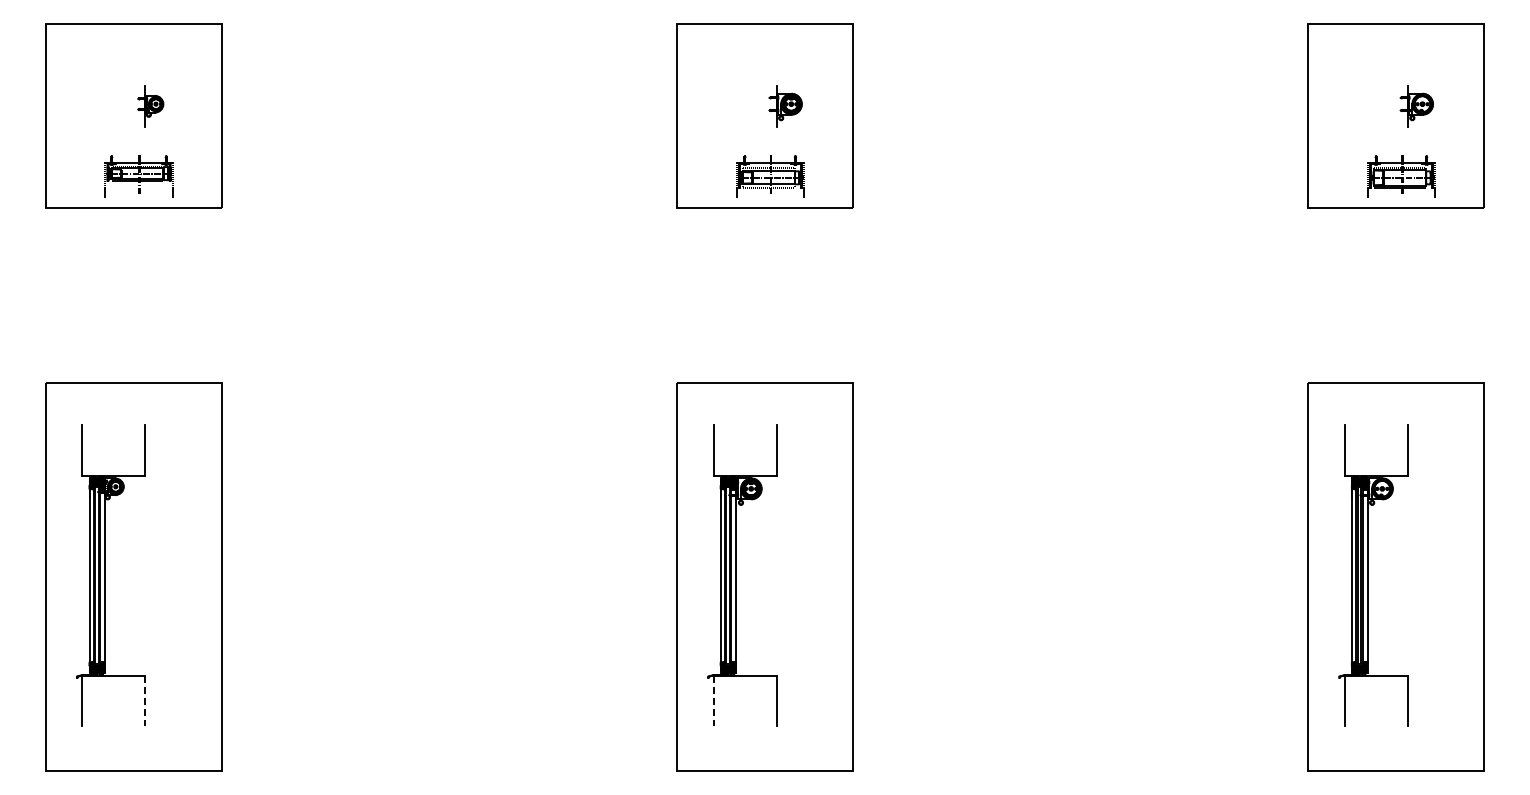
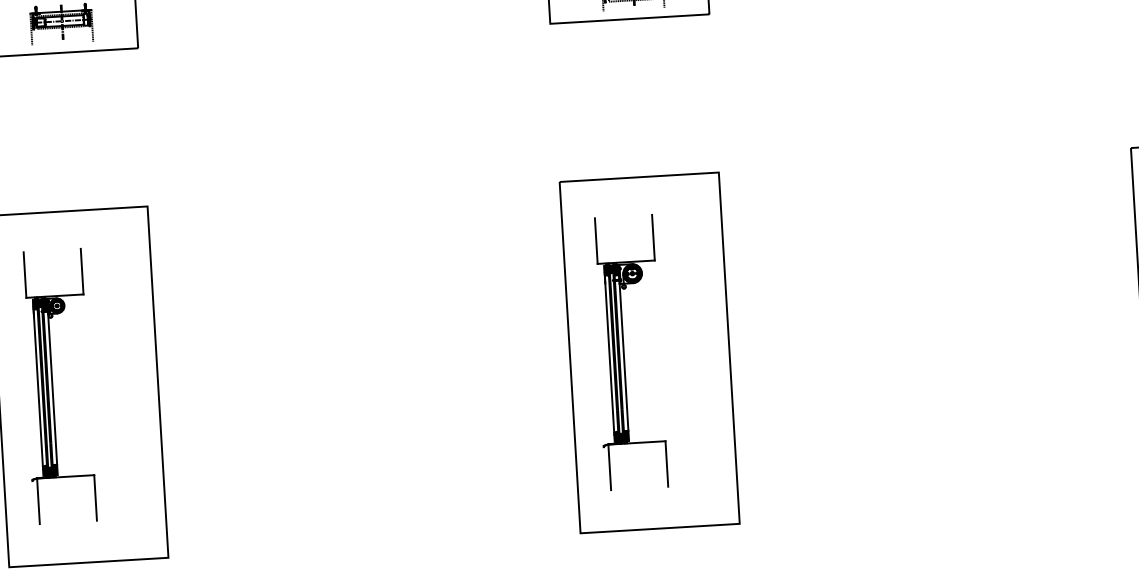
line: (145, 701) -> (95, 498), dashed -> solid
line: (713, 701) -> (609, 468), dashed -> solid

